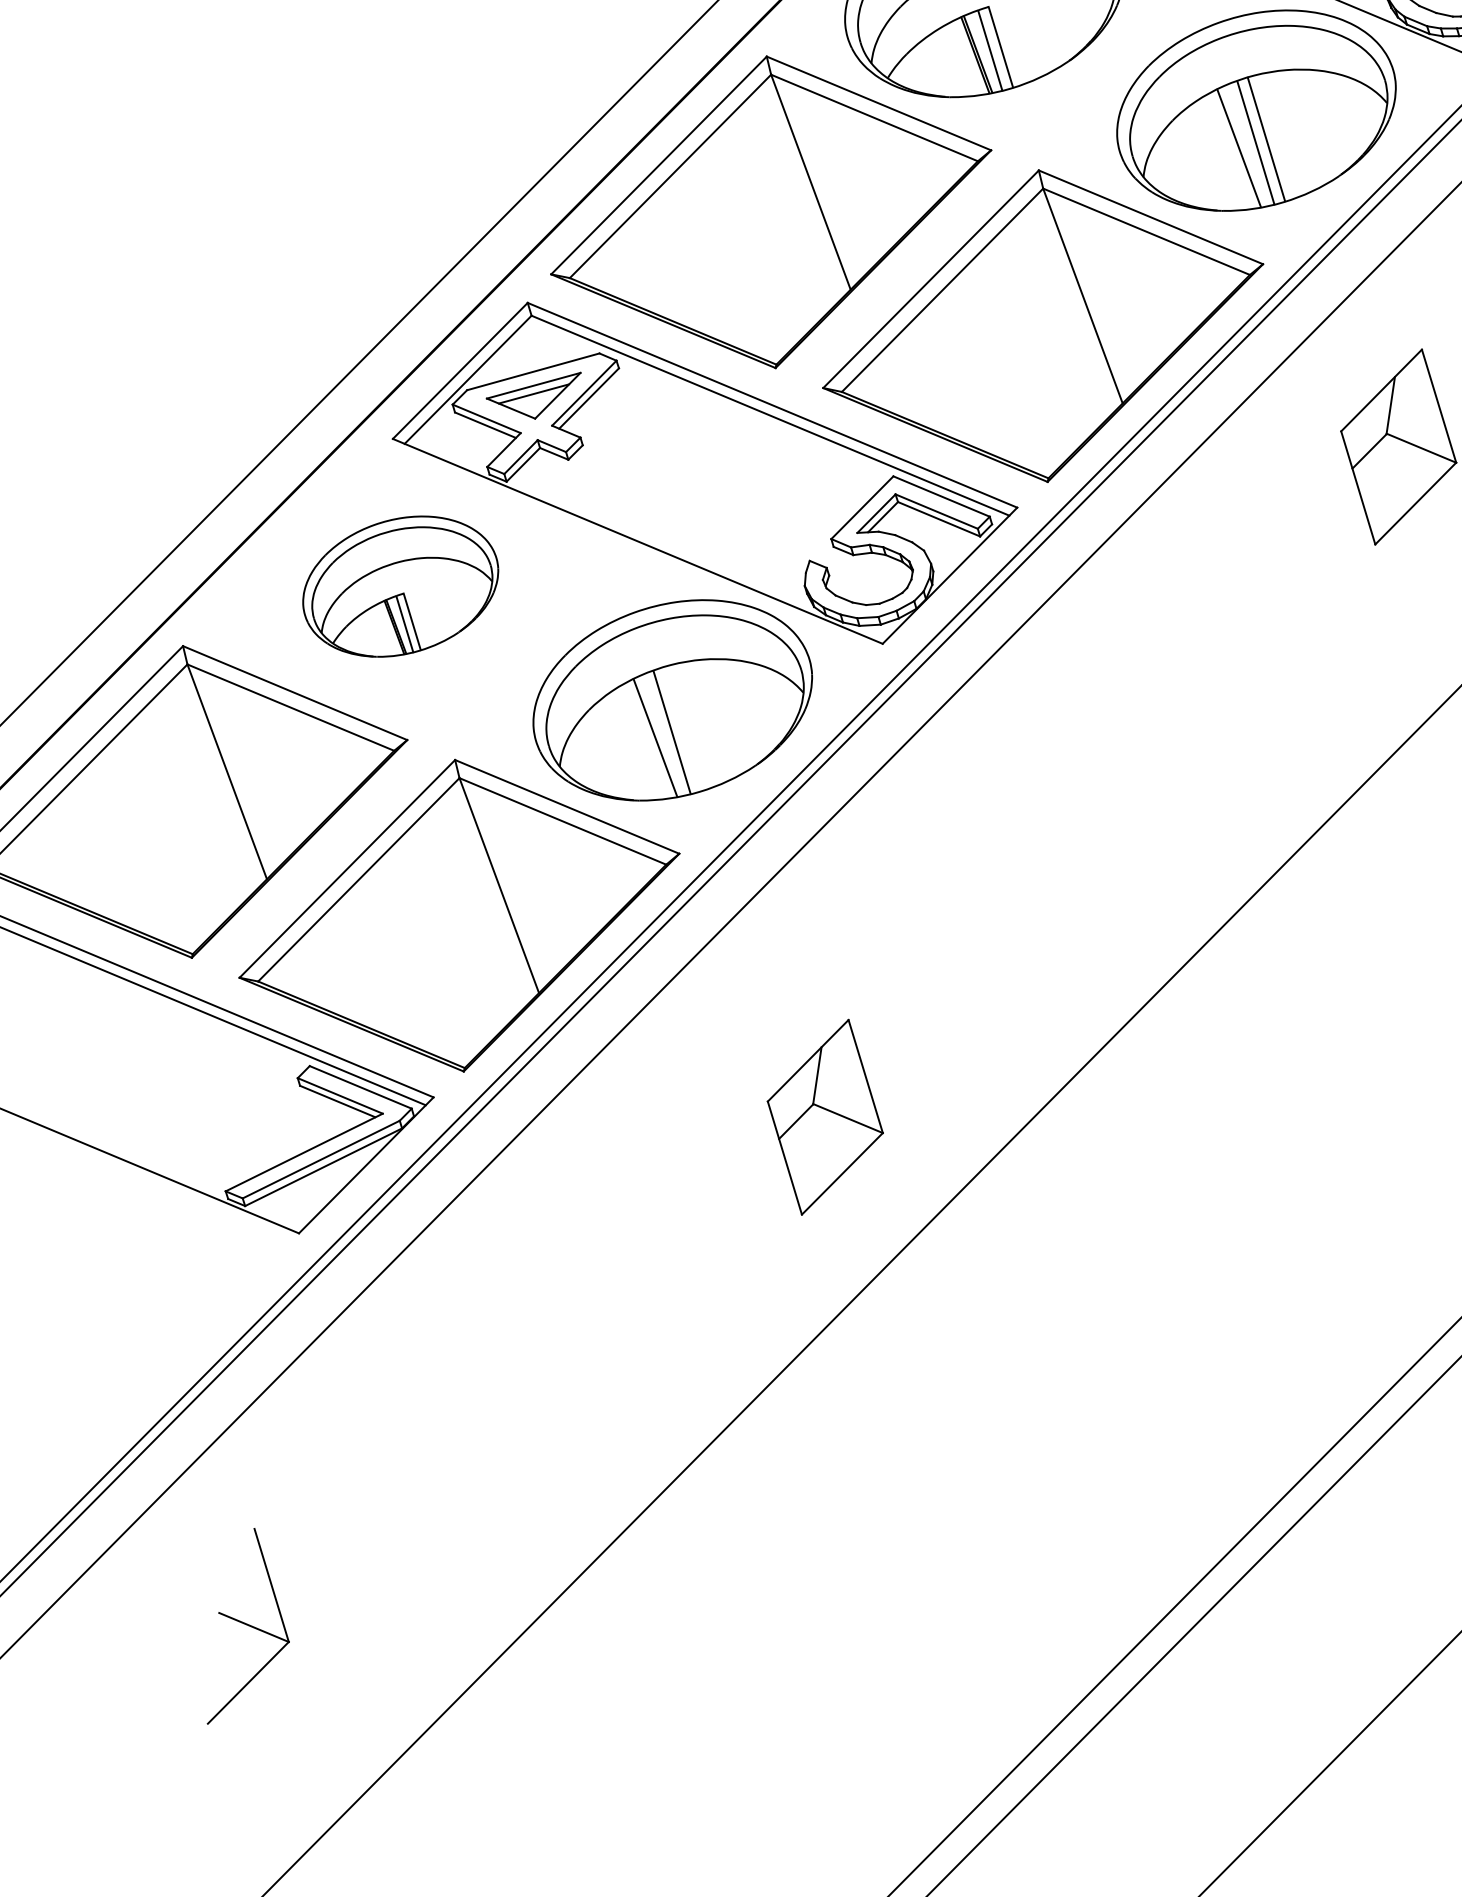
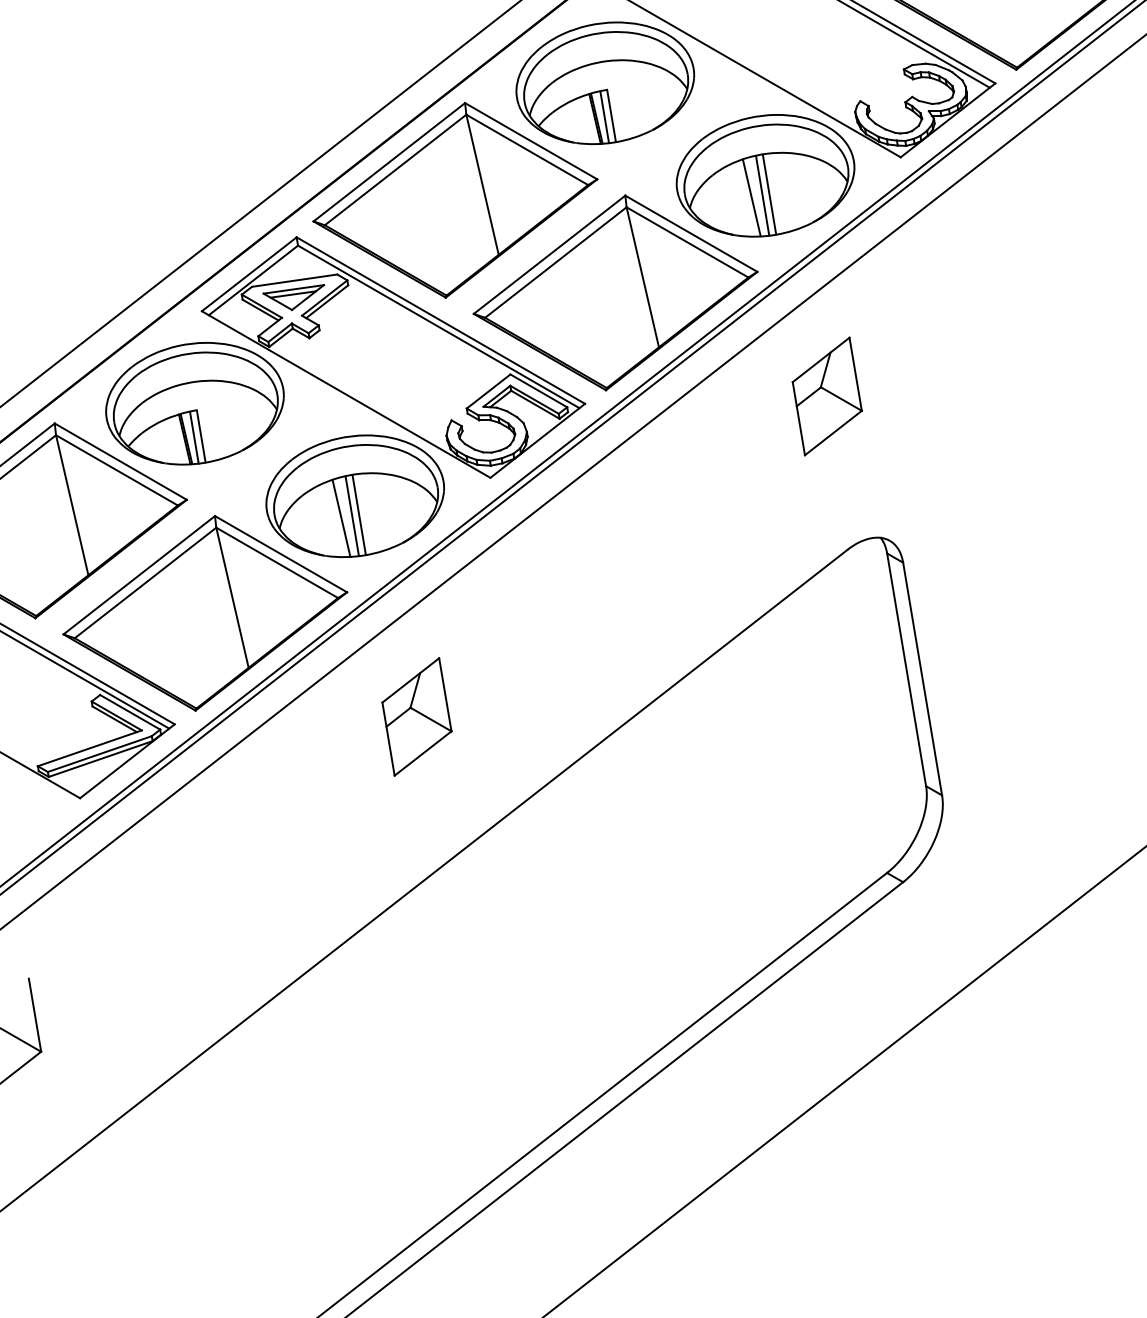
part: (399, 586) -> (194, 403), size x1.43
line: (681, 728) -> (358, 514), added
part: (824, 1116) -> (416, 716), moved

